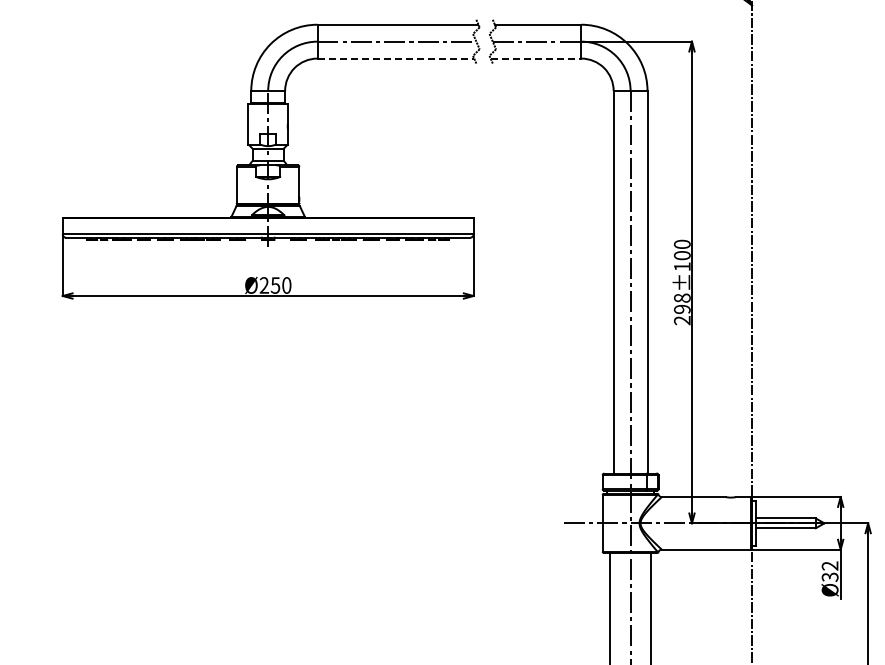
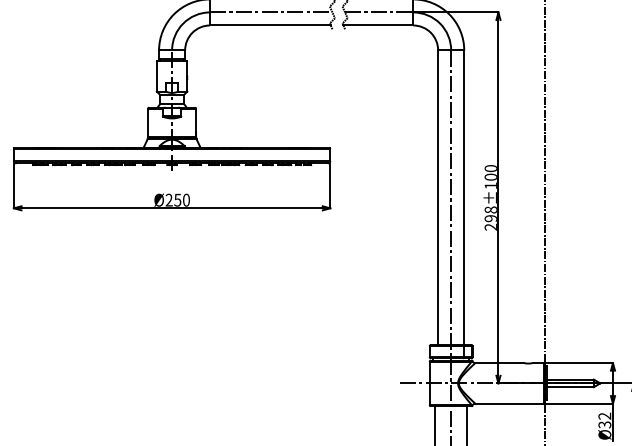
line: (396, 58) -> (270, 25), dashed -> solid
line: (536, 58) -> (378, 25), dashed -> solid

